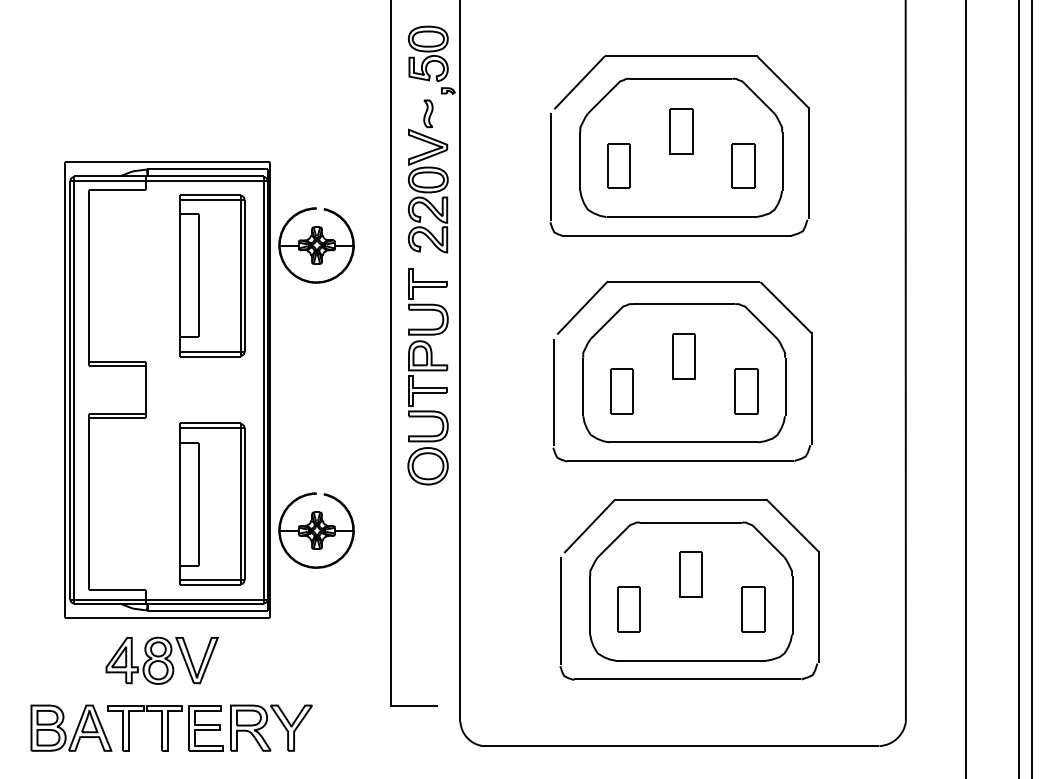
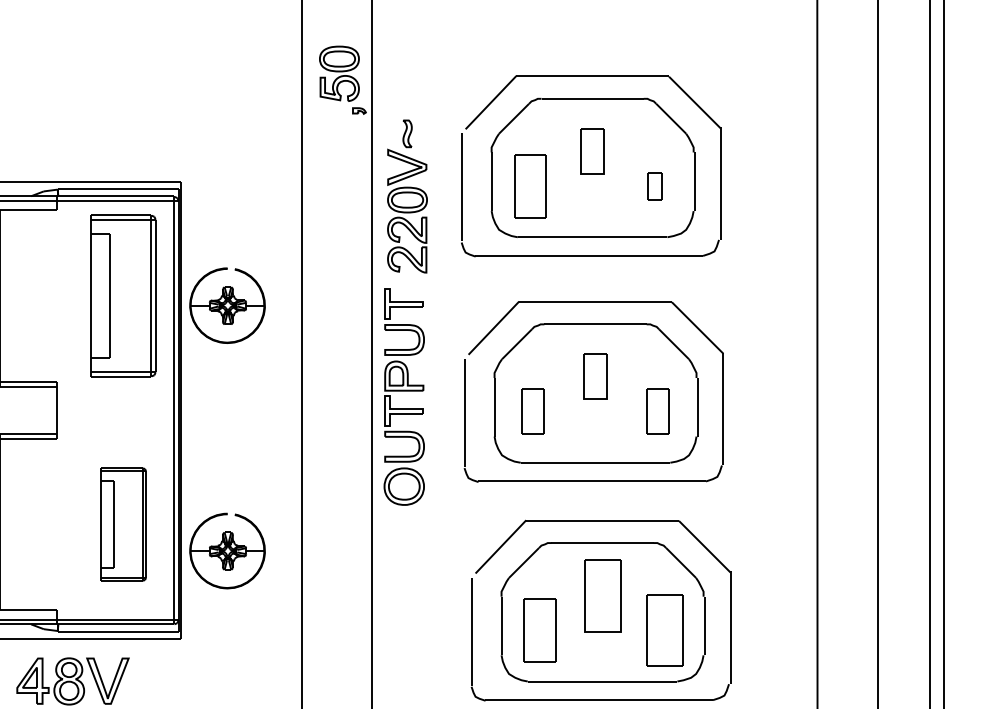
part: (618, 165) -> (529, 185), size x1.4
part: (743, 165) -> (654, 185), size x0.6
part: (428, 176) -> (407, 196), moved
part: (316, 245) -> (227, 305), moved
part: (427, 376) -> (403, 396), moved
part: (212, 503) -> (123, 523), size x0.7
part: (690, 574) -> (601, 595), size x1.6
part: (628, 609) -> (539, 630), size x1.4
part: (753, 609) -> (664, 630), size x1.6

